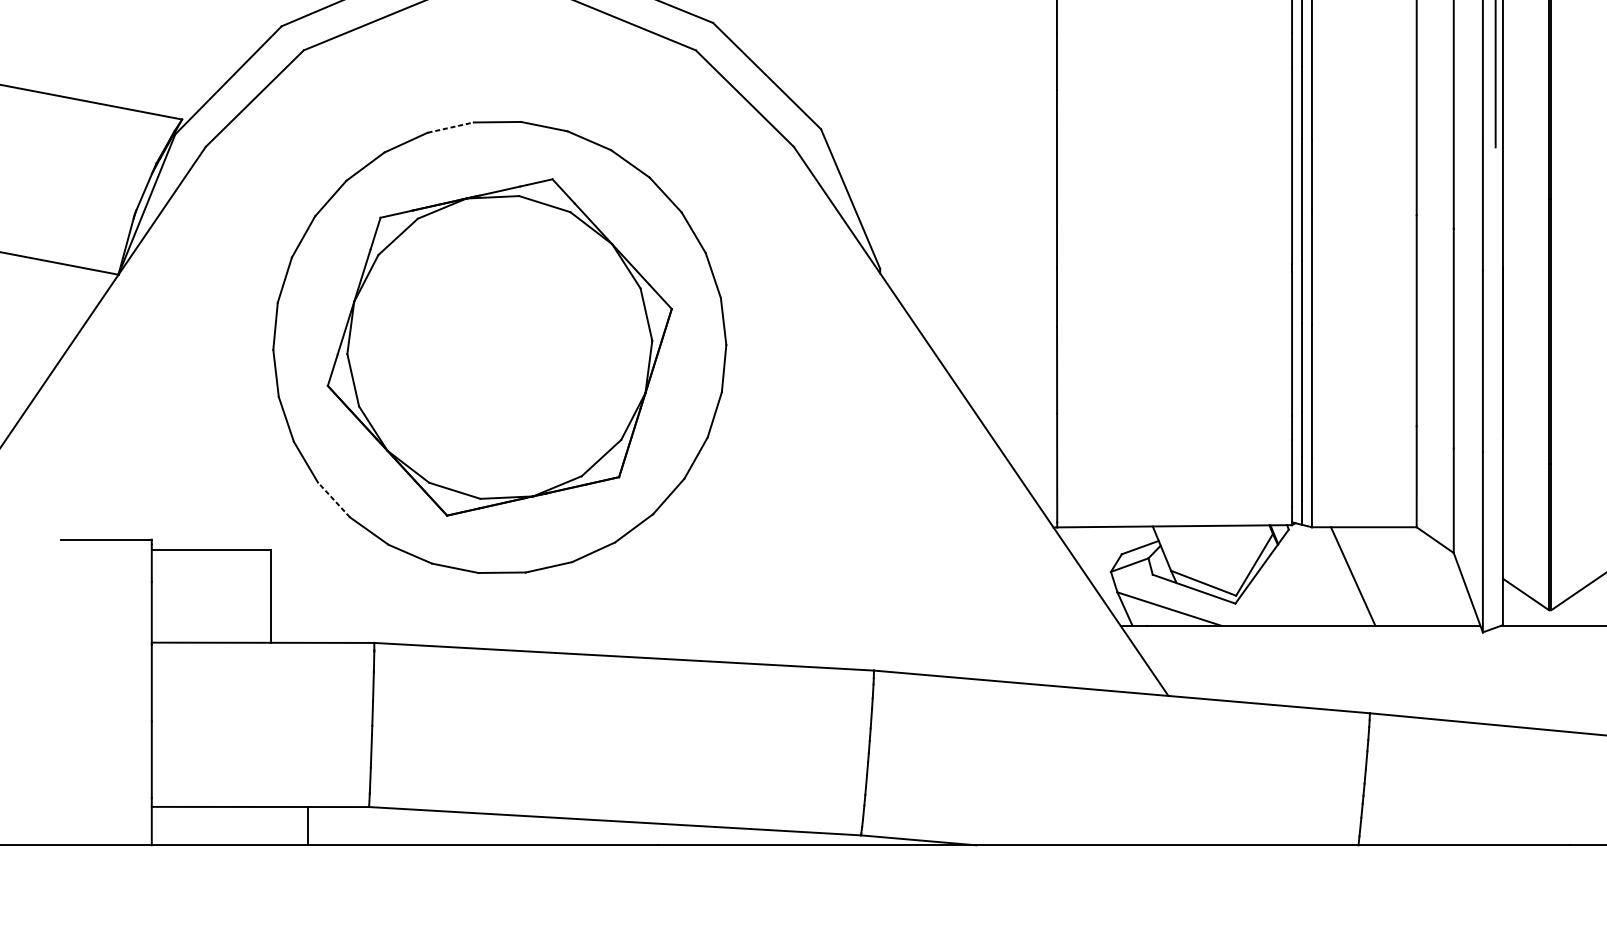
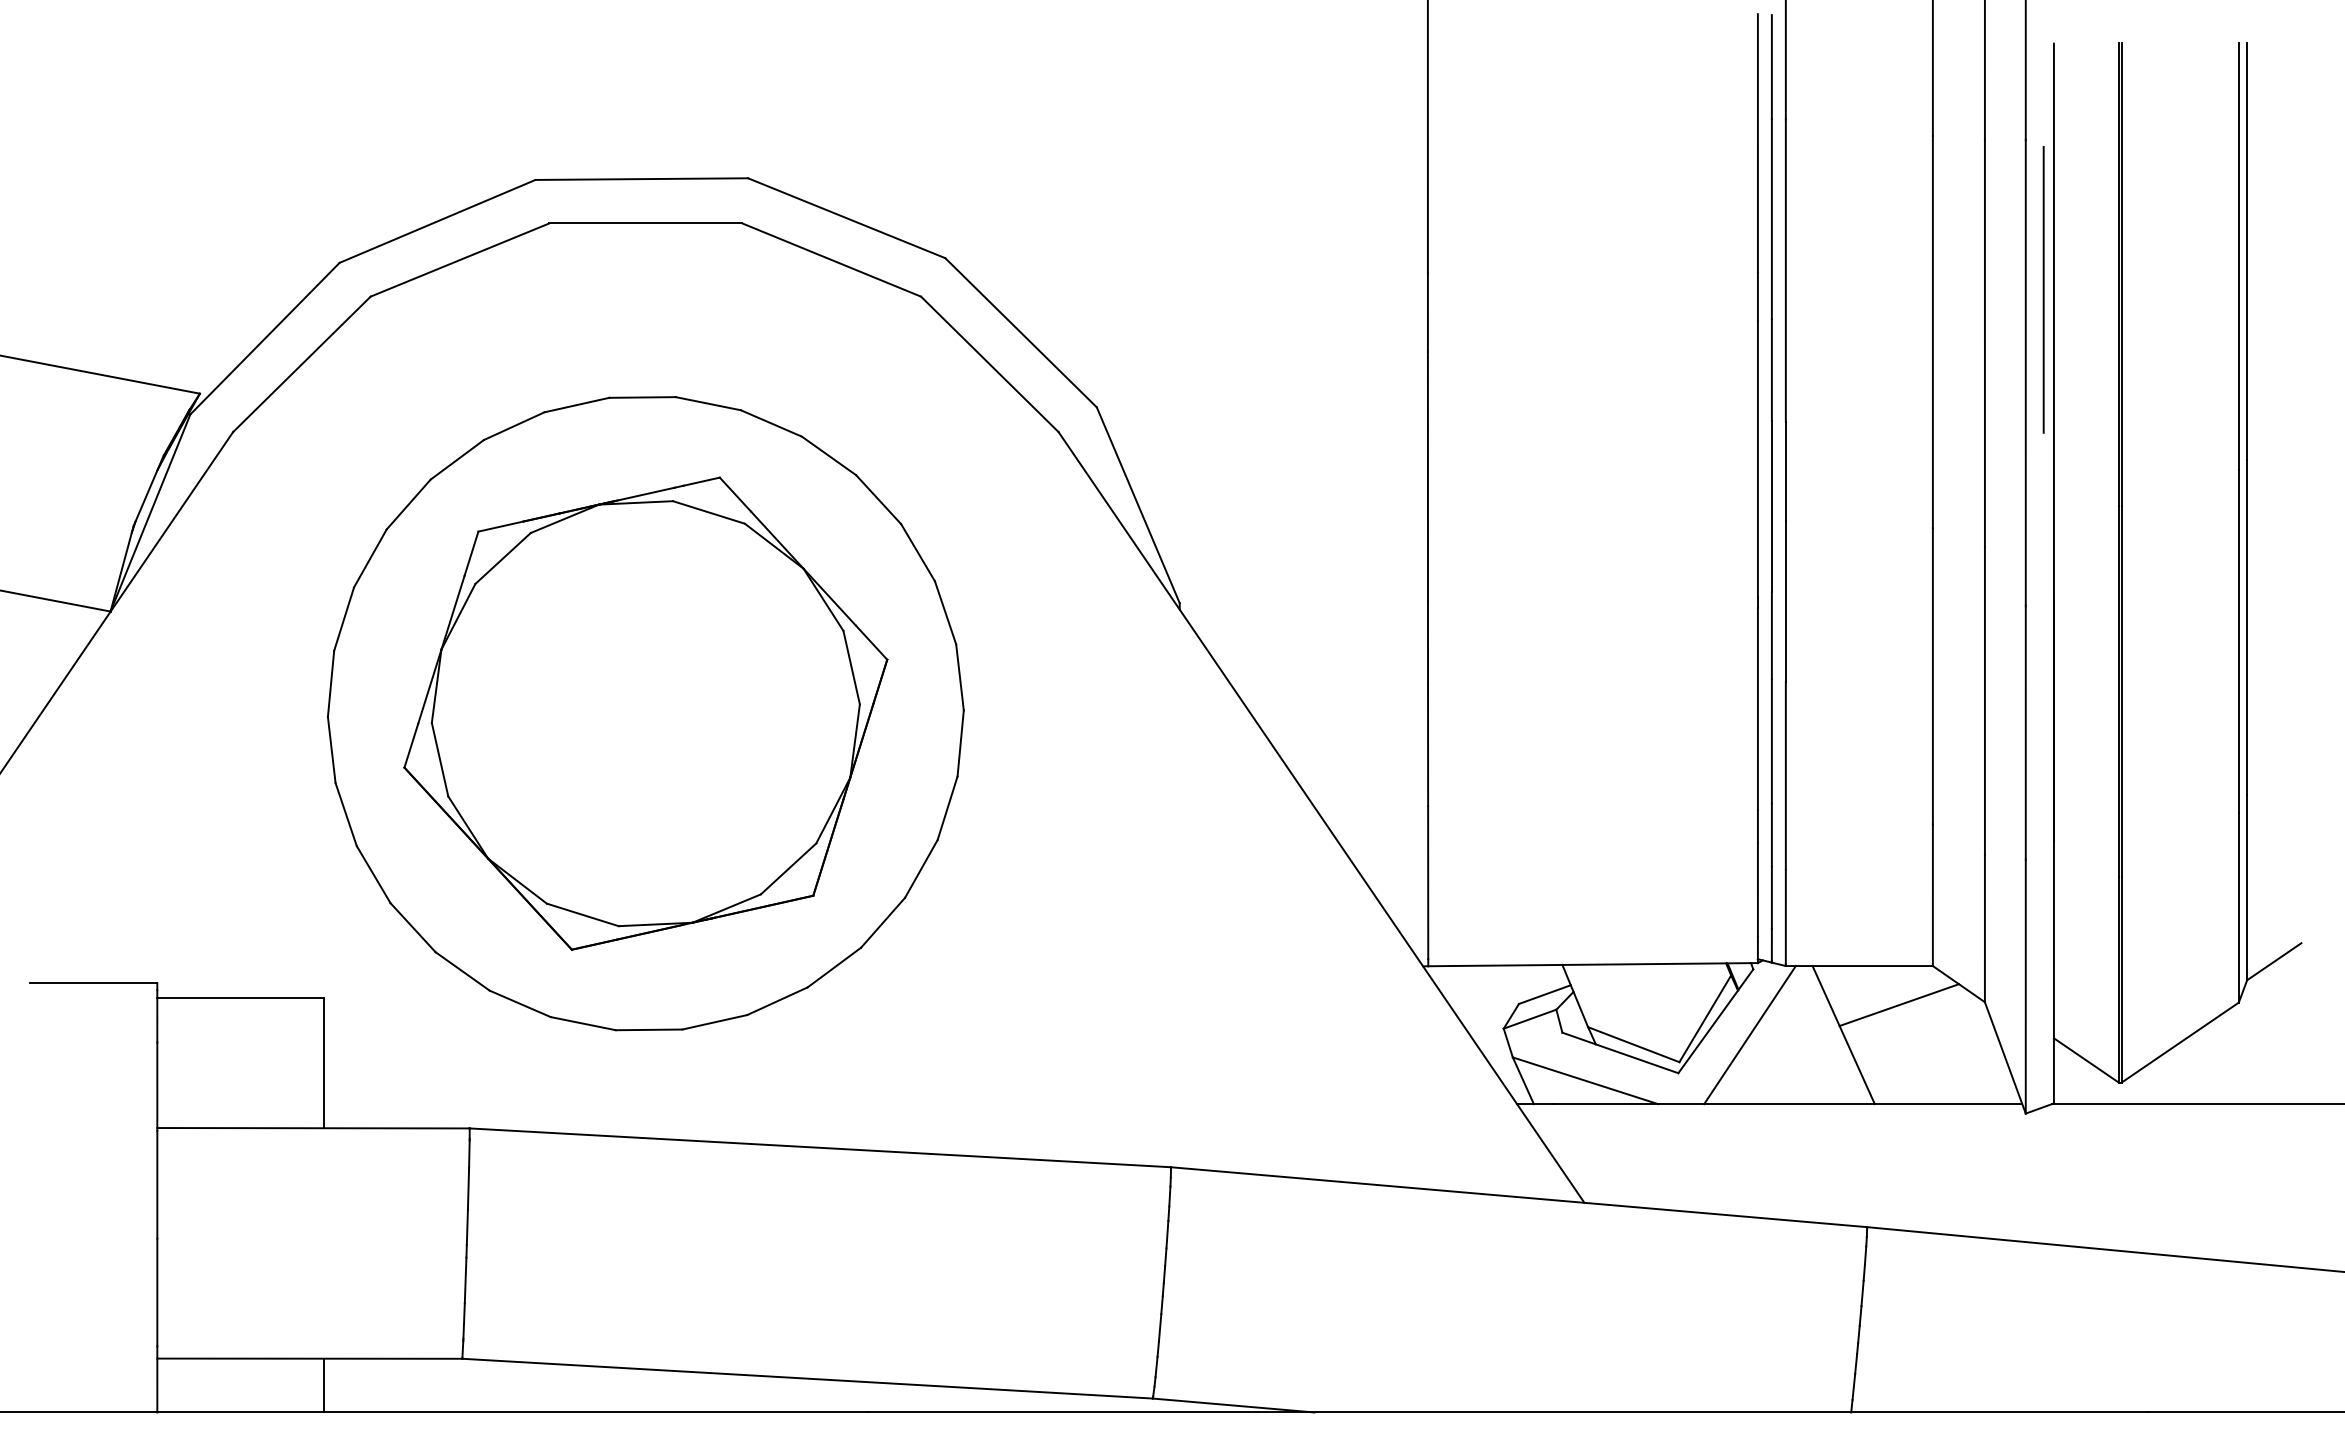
line: (451, 127) -> (577, 404), dashed -> solid
line: (333, 499) -> (412, 927), dashed -> solid
line: (1392, 555) -> (1899, 1005), added
line: (1286, 576) -> (1749, 1035), added
line: (307, 826) -> (324, 1385), moved

